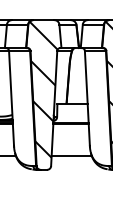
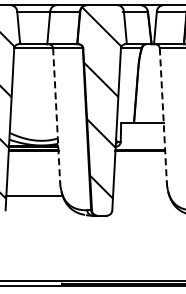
line: (11, 98) -> (56, 115), solid -> dashed
line: (87, 98) -> (163, 115), solid -> dashed
line: (71, 156) -> (141, 196), removed

